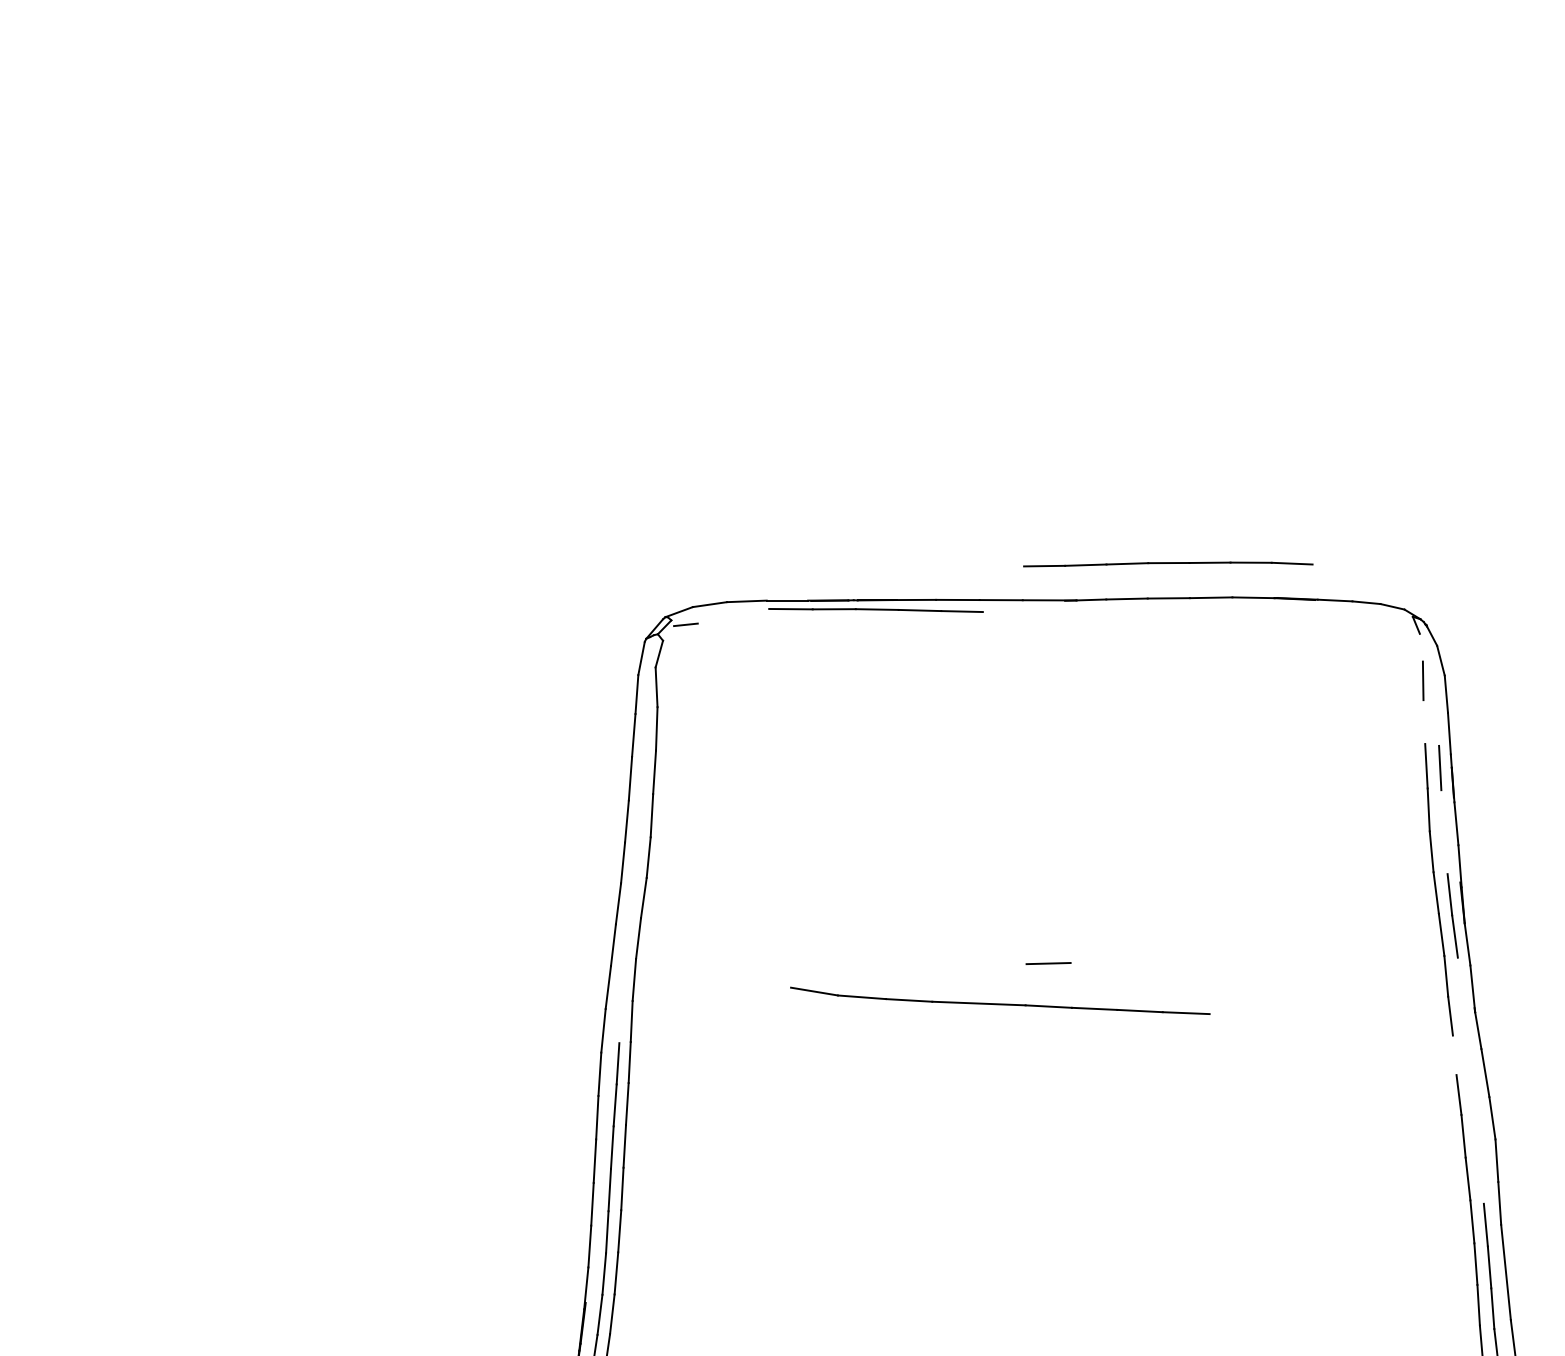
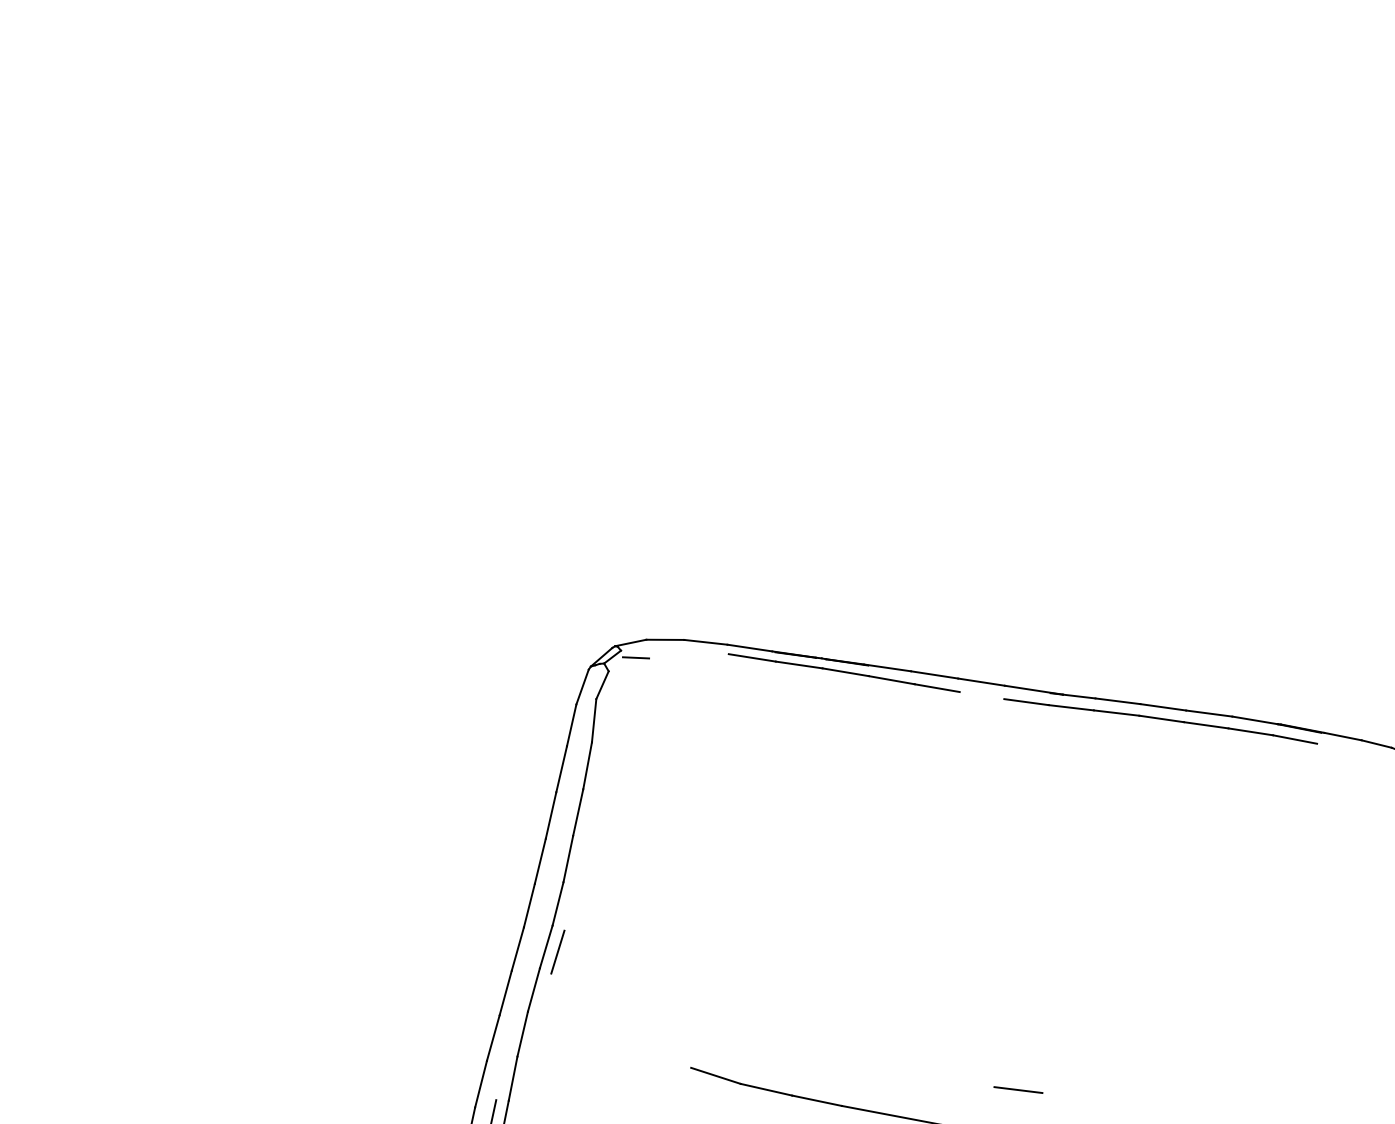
part: (1168, 564) -> (1161, 720), moved
line: (655, 900) -> (558, 951), added
line: (1048, 963) -> (1018, 1089), moved

